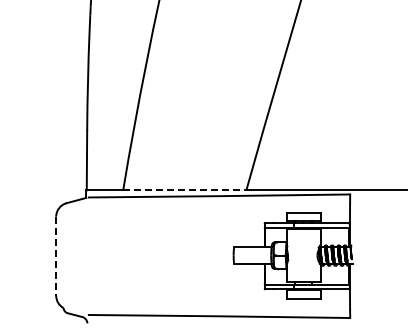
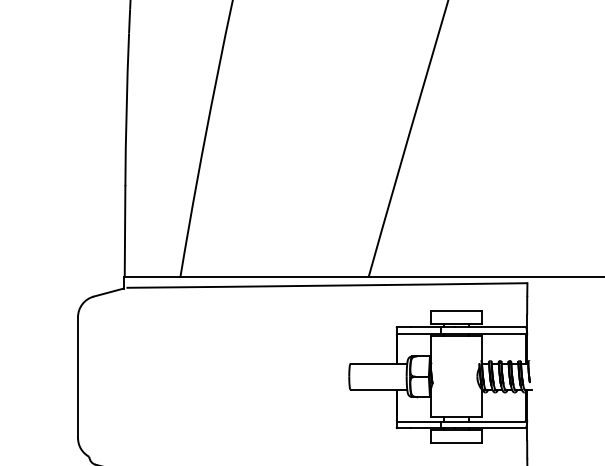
line: (184, 190) -> (274, 277), dashed -> solid
line: (56, 256) -> (78, 378), dashed -> solid

